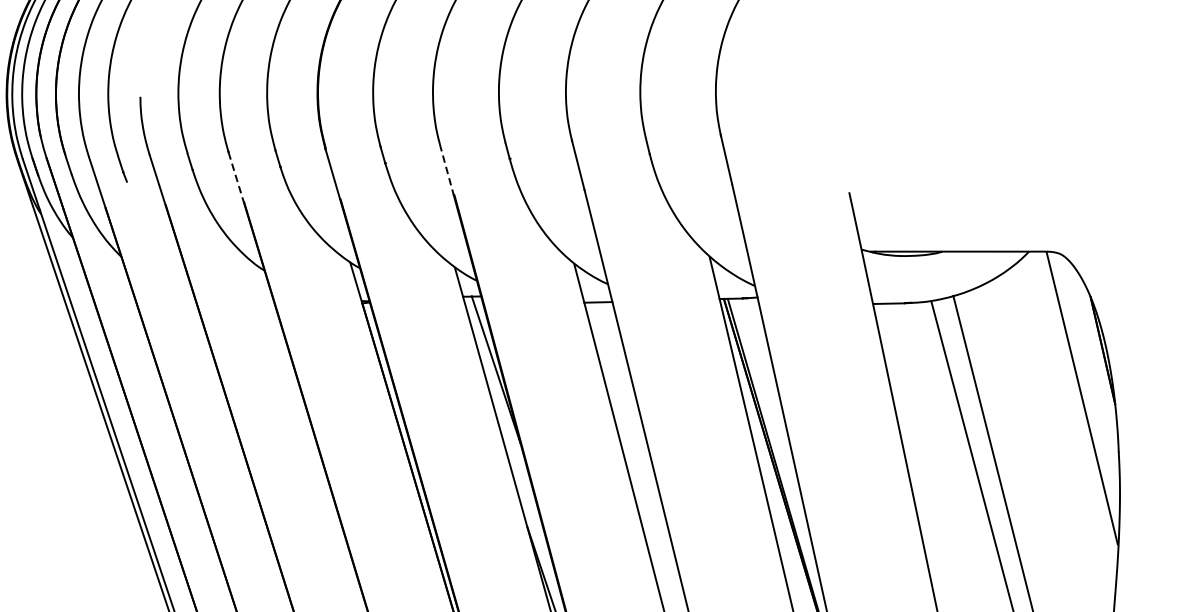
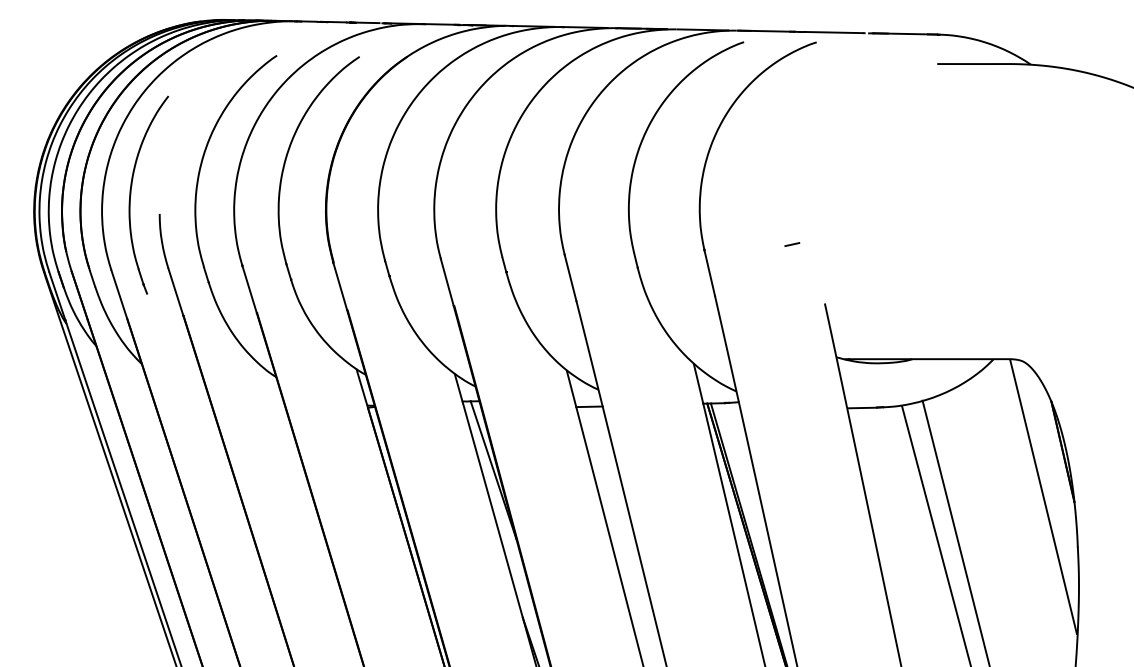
line: (814, 129) -> (792, 244), added
line: (447, 169) -> (447, 282), dashed -> solid
line: (236, 177) -> (249, 289), dashed -> solid

